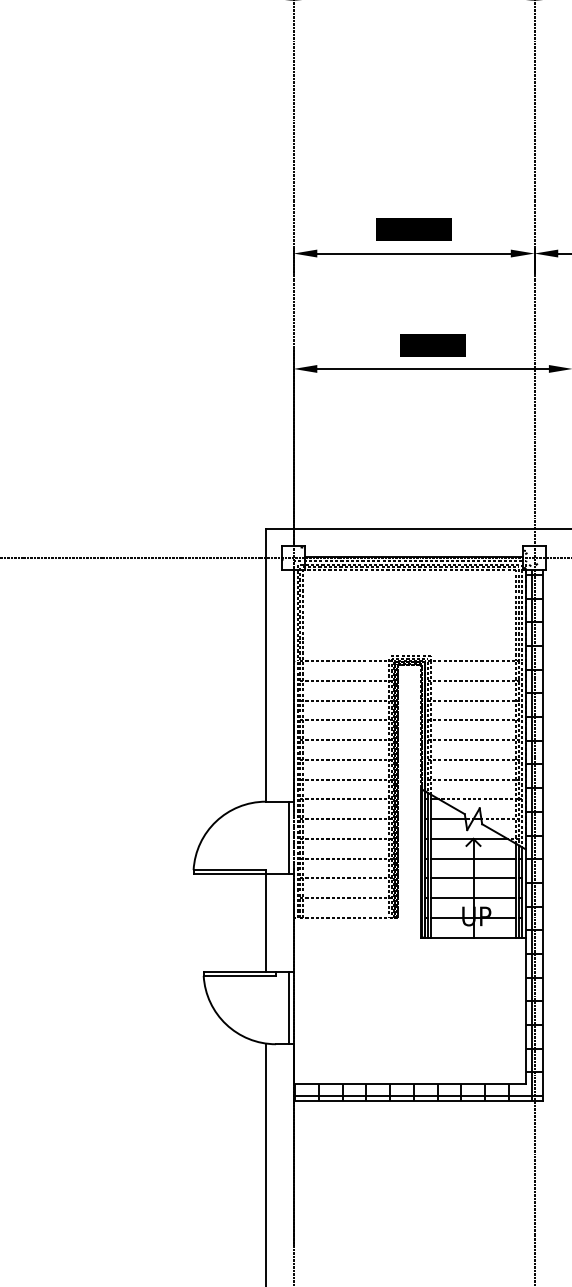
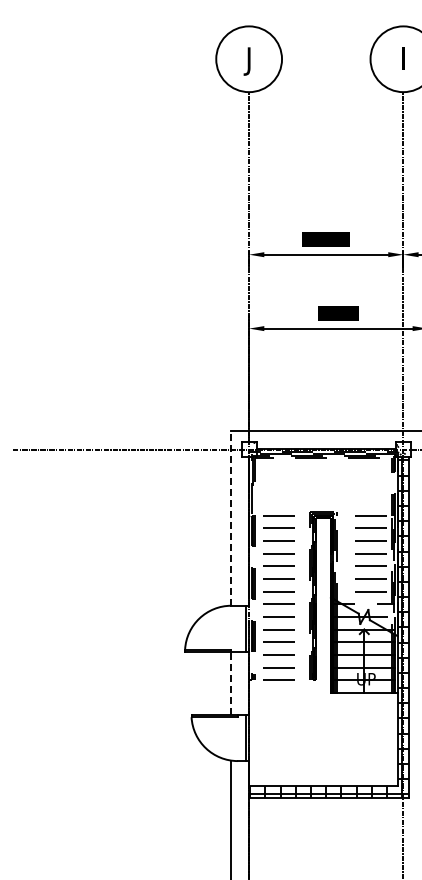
line: (266, 665) -> (231, 518), solid -> dashed
line: (266, 921) -> (231, 682), solid -> dashed

